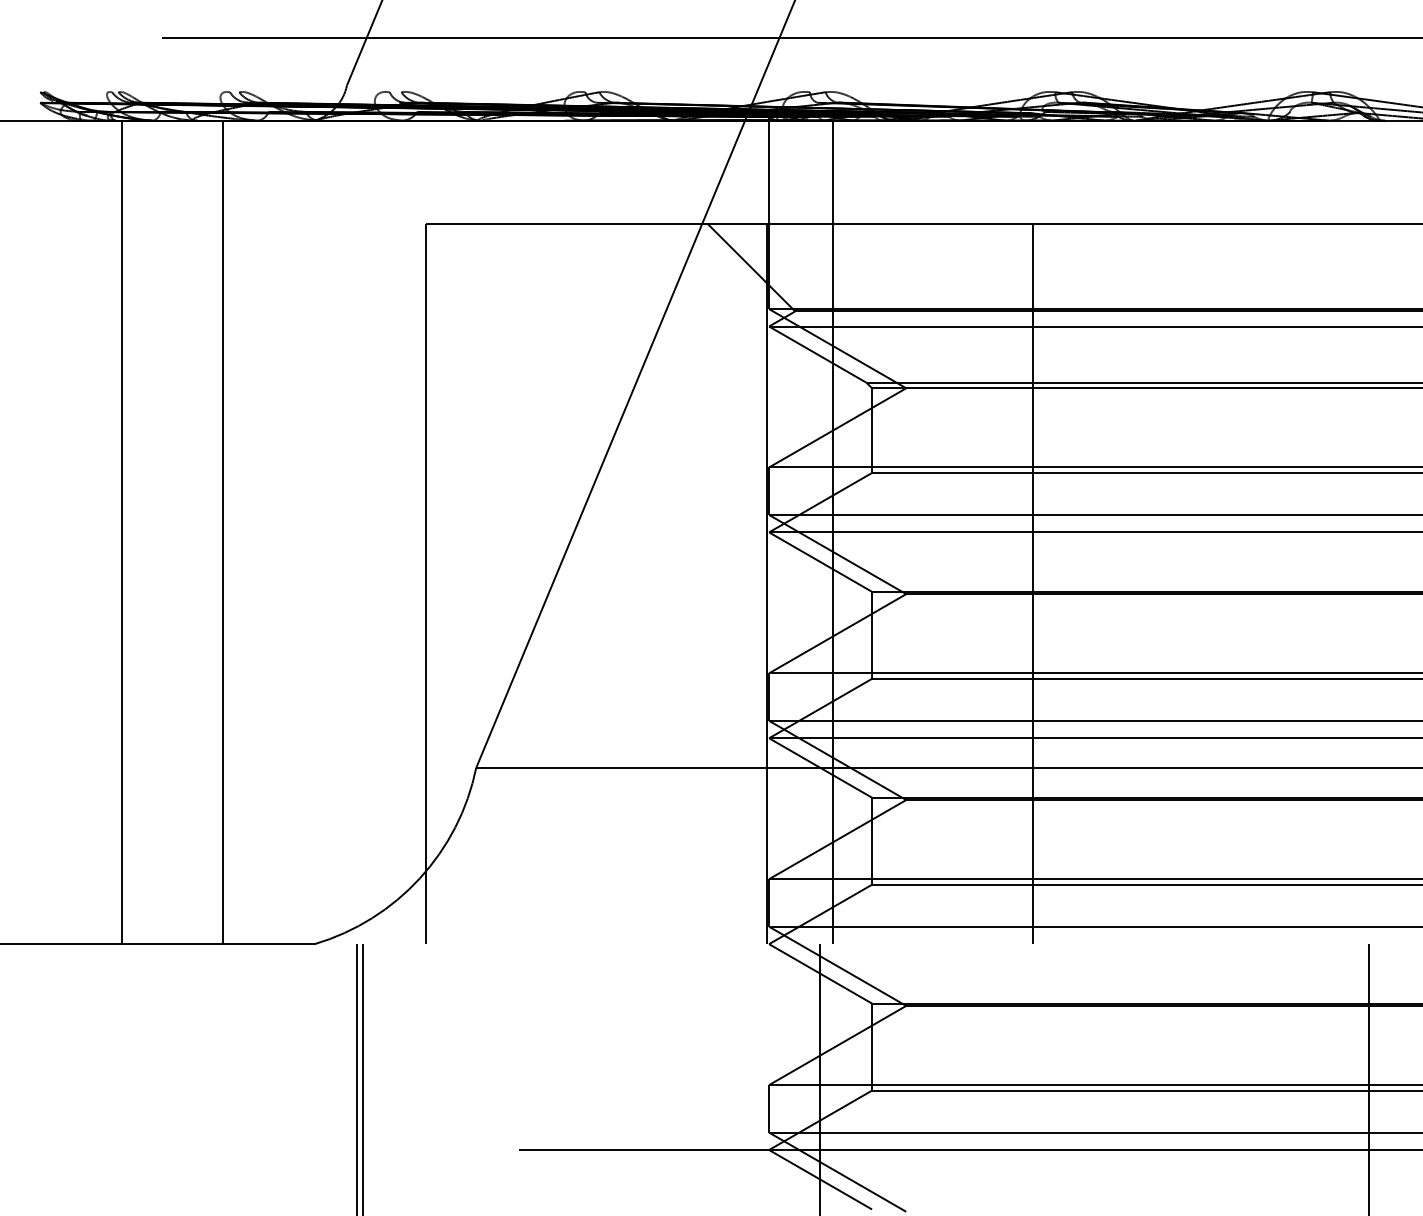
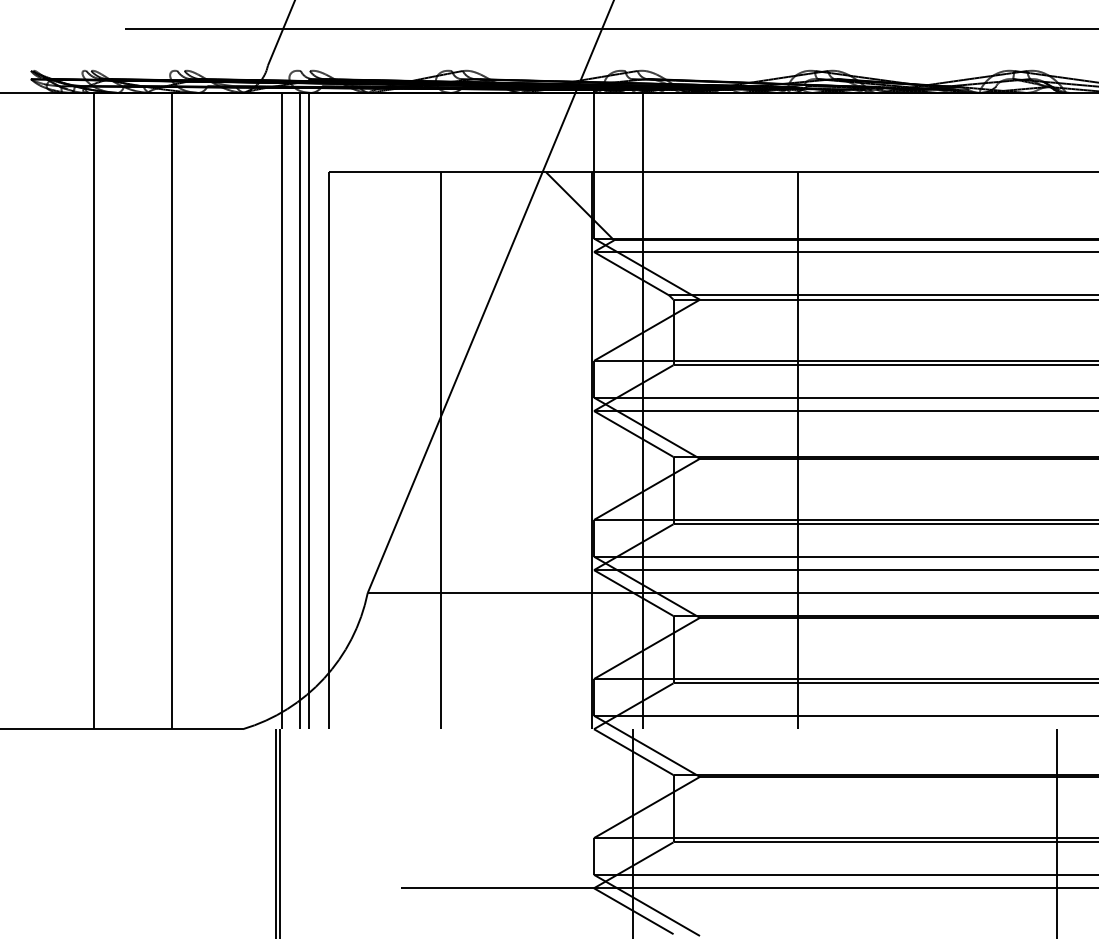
line: (365, 532) -> (282, 411), added
line: (388, 532) -> (299, 411), added
line: (400, 532) -> (309, 411), added
line: (571, 583) -> (441, 450), added

